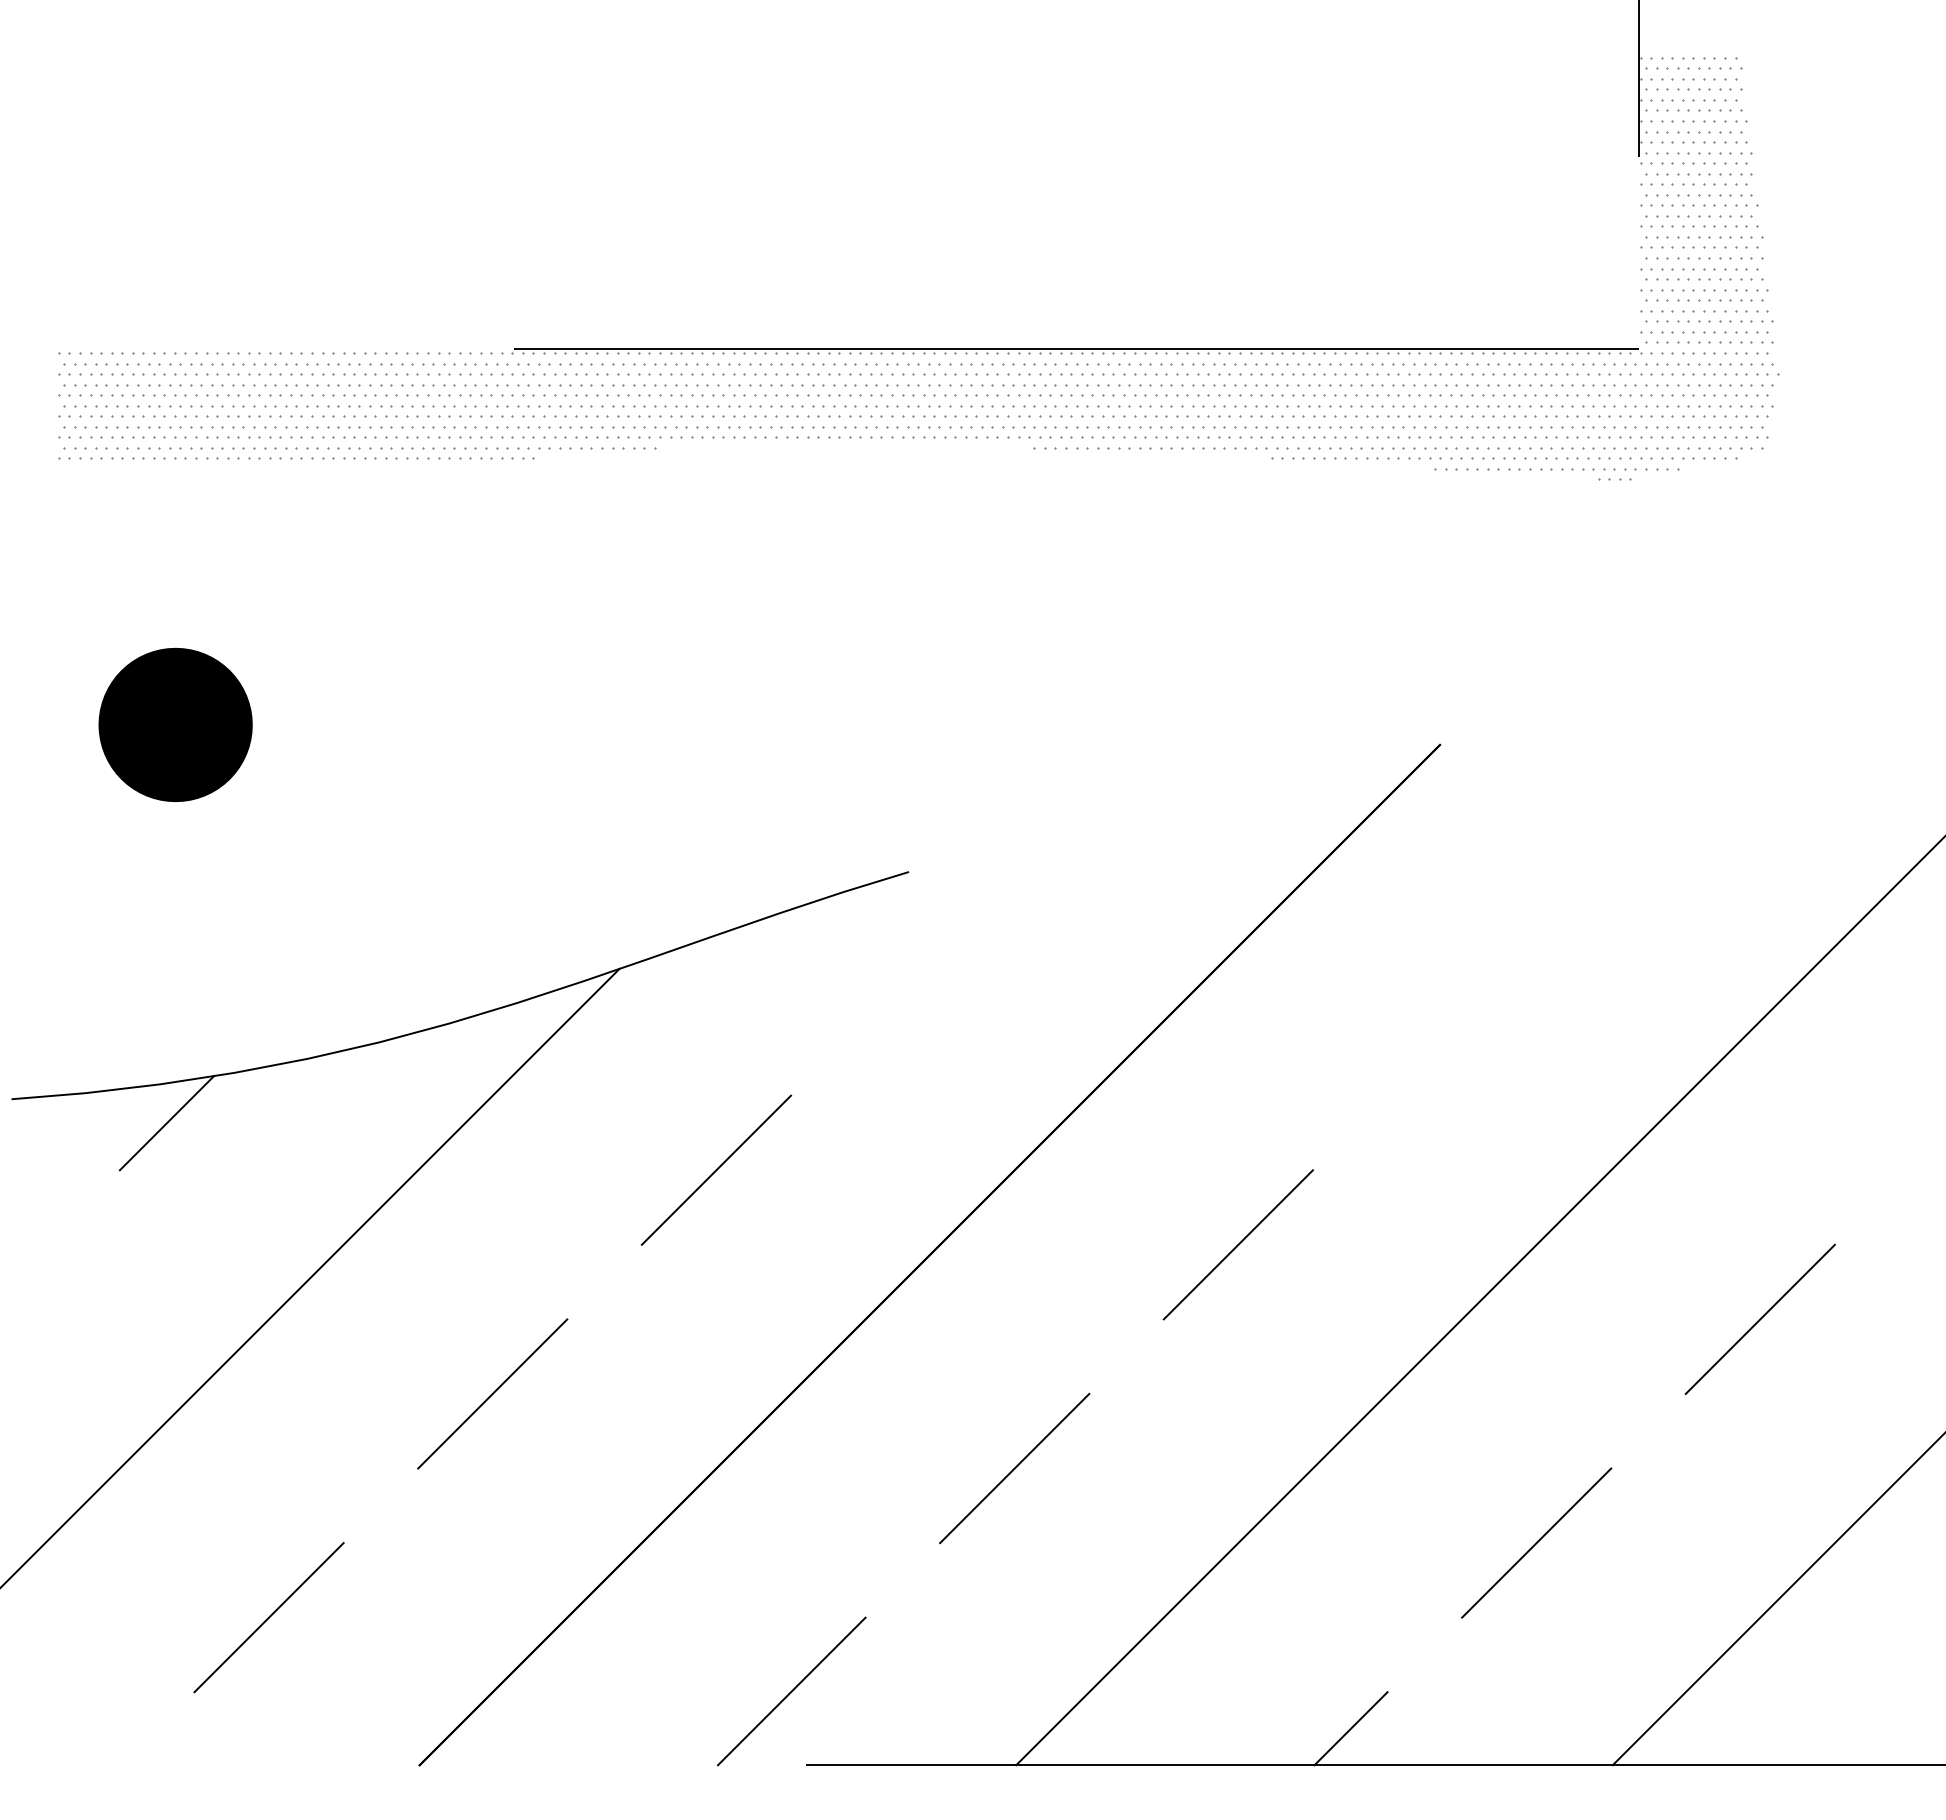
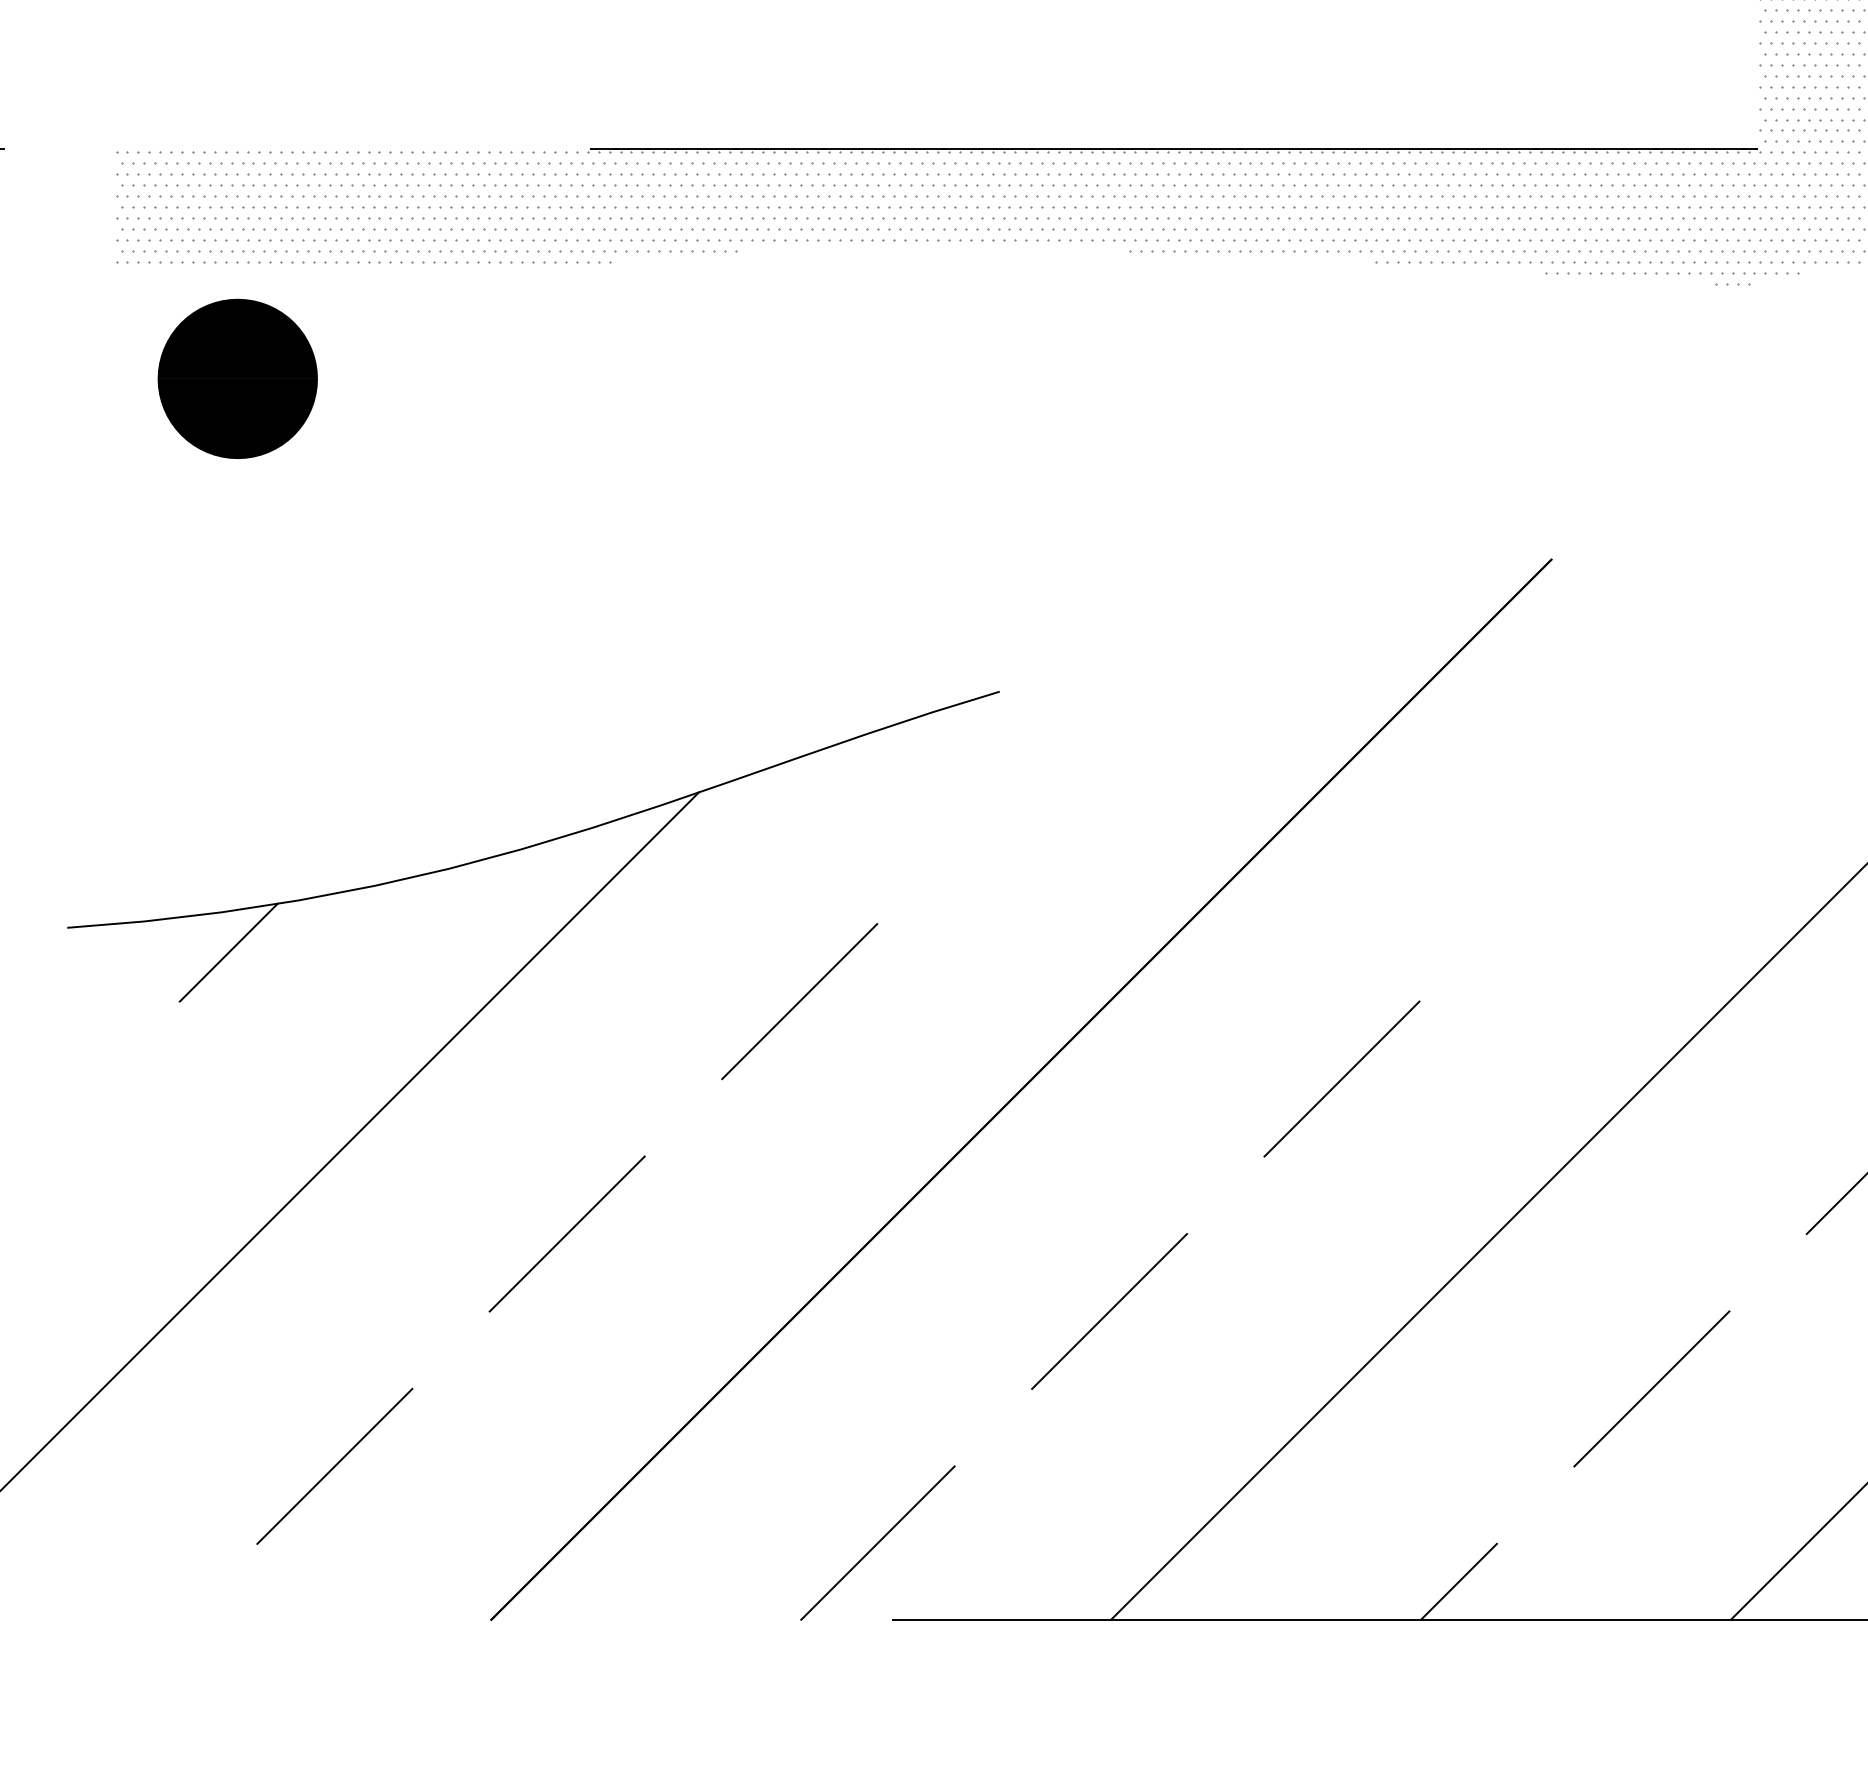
part: (175, 724) -> (237, 378), moved

